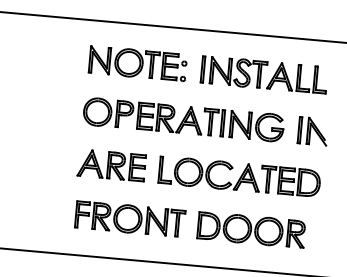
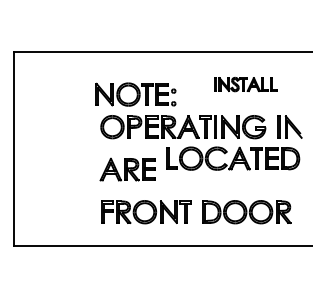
part: (137, 63) -> (135, 94), moved
part: (263, 74) -> (245, 84), size x0.6
part: (240, 176) -> (233, 158), moved

